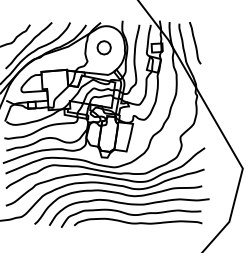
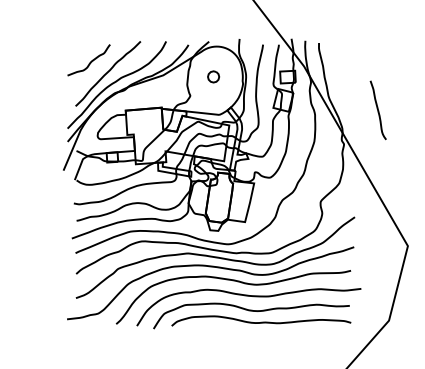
curve: (194, 43) -> (377, 110), moved
part: (104, 47) -> (213, 76), size x0.6

